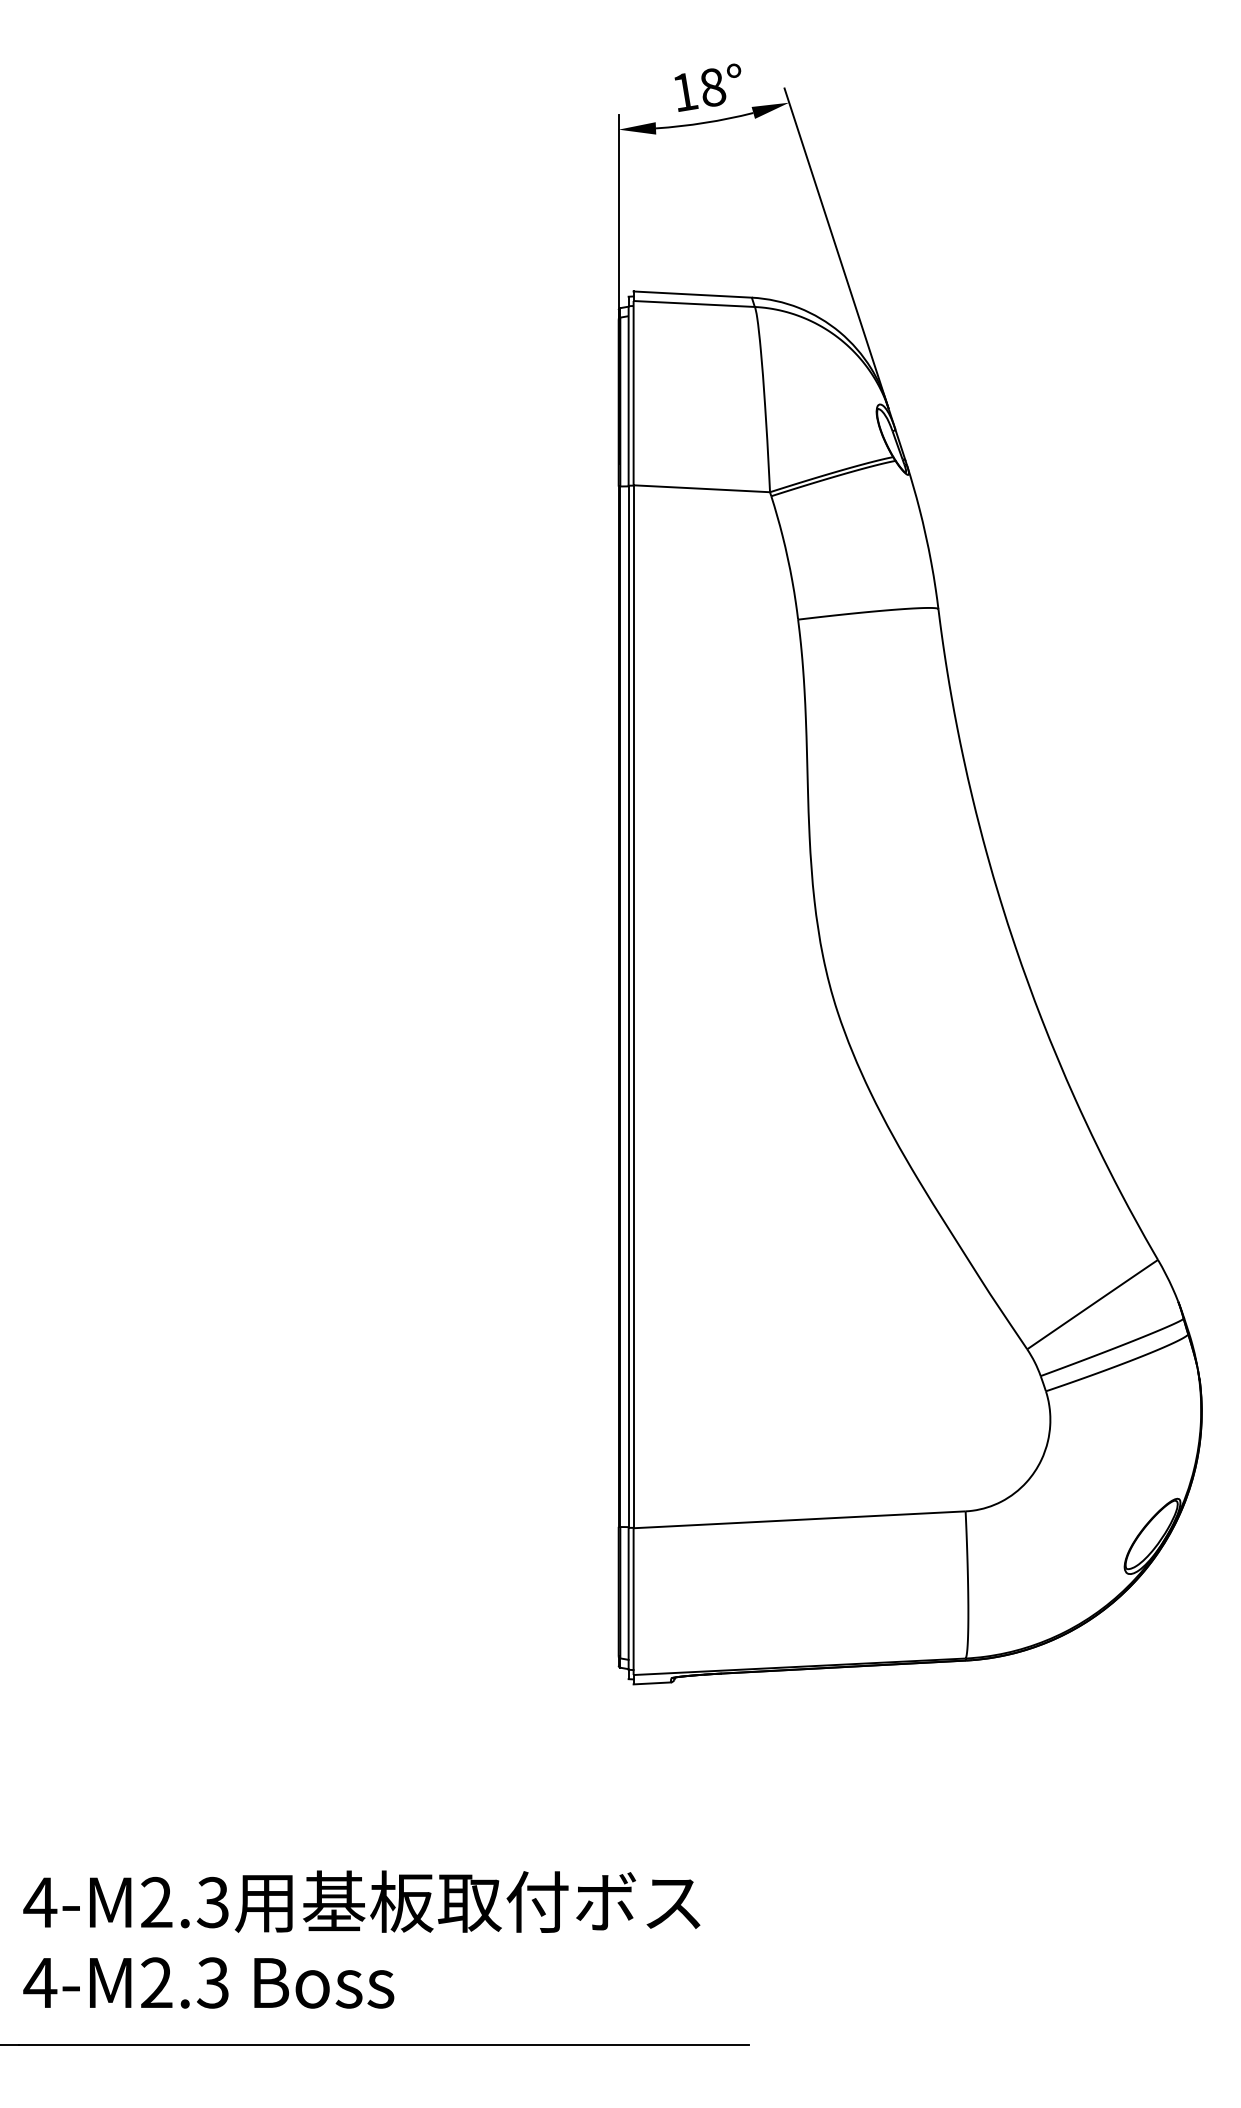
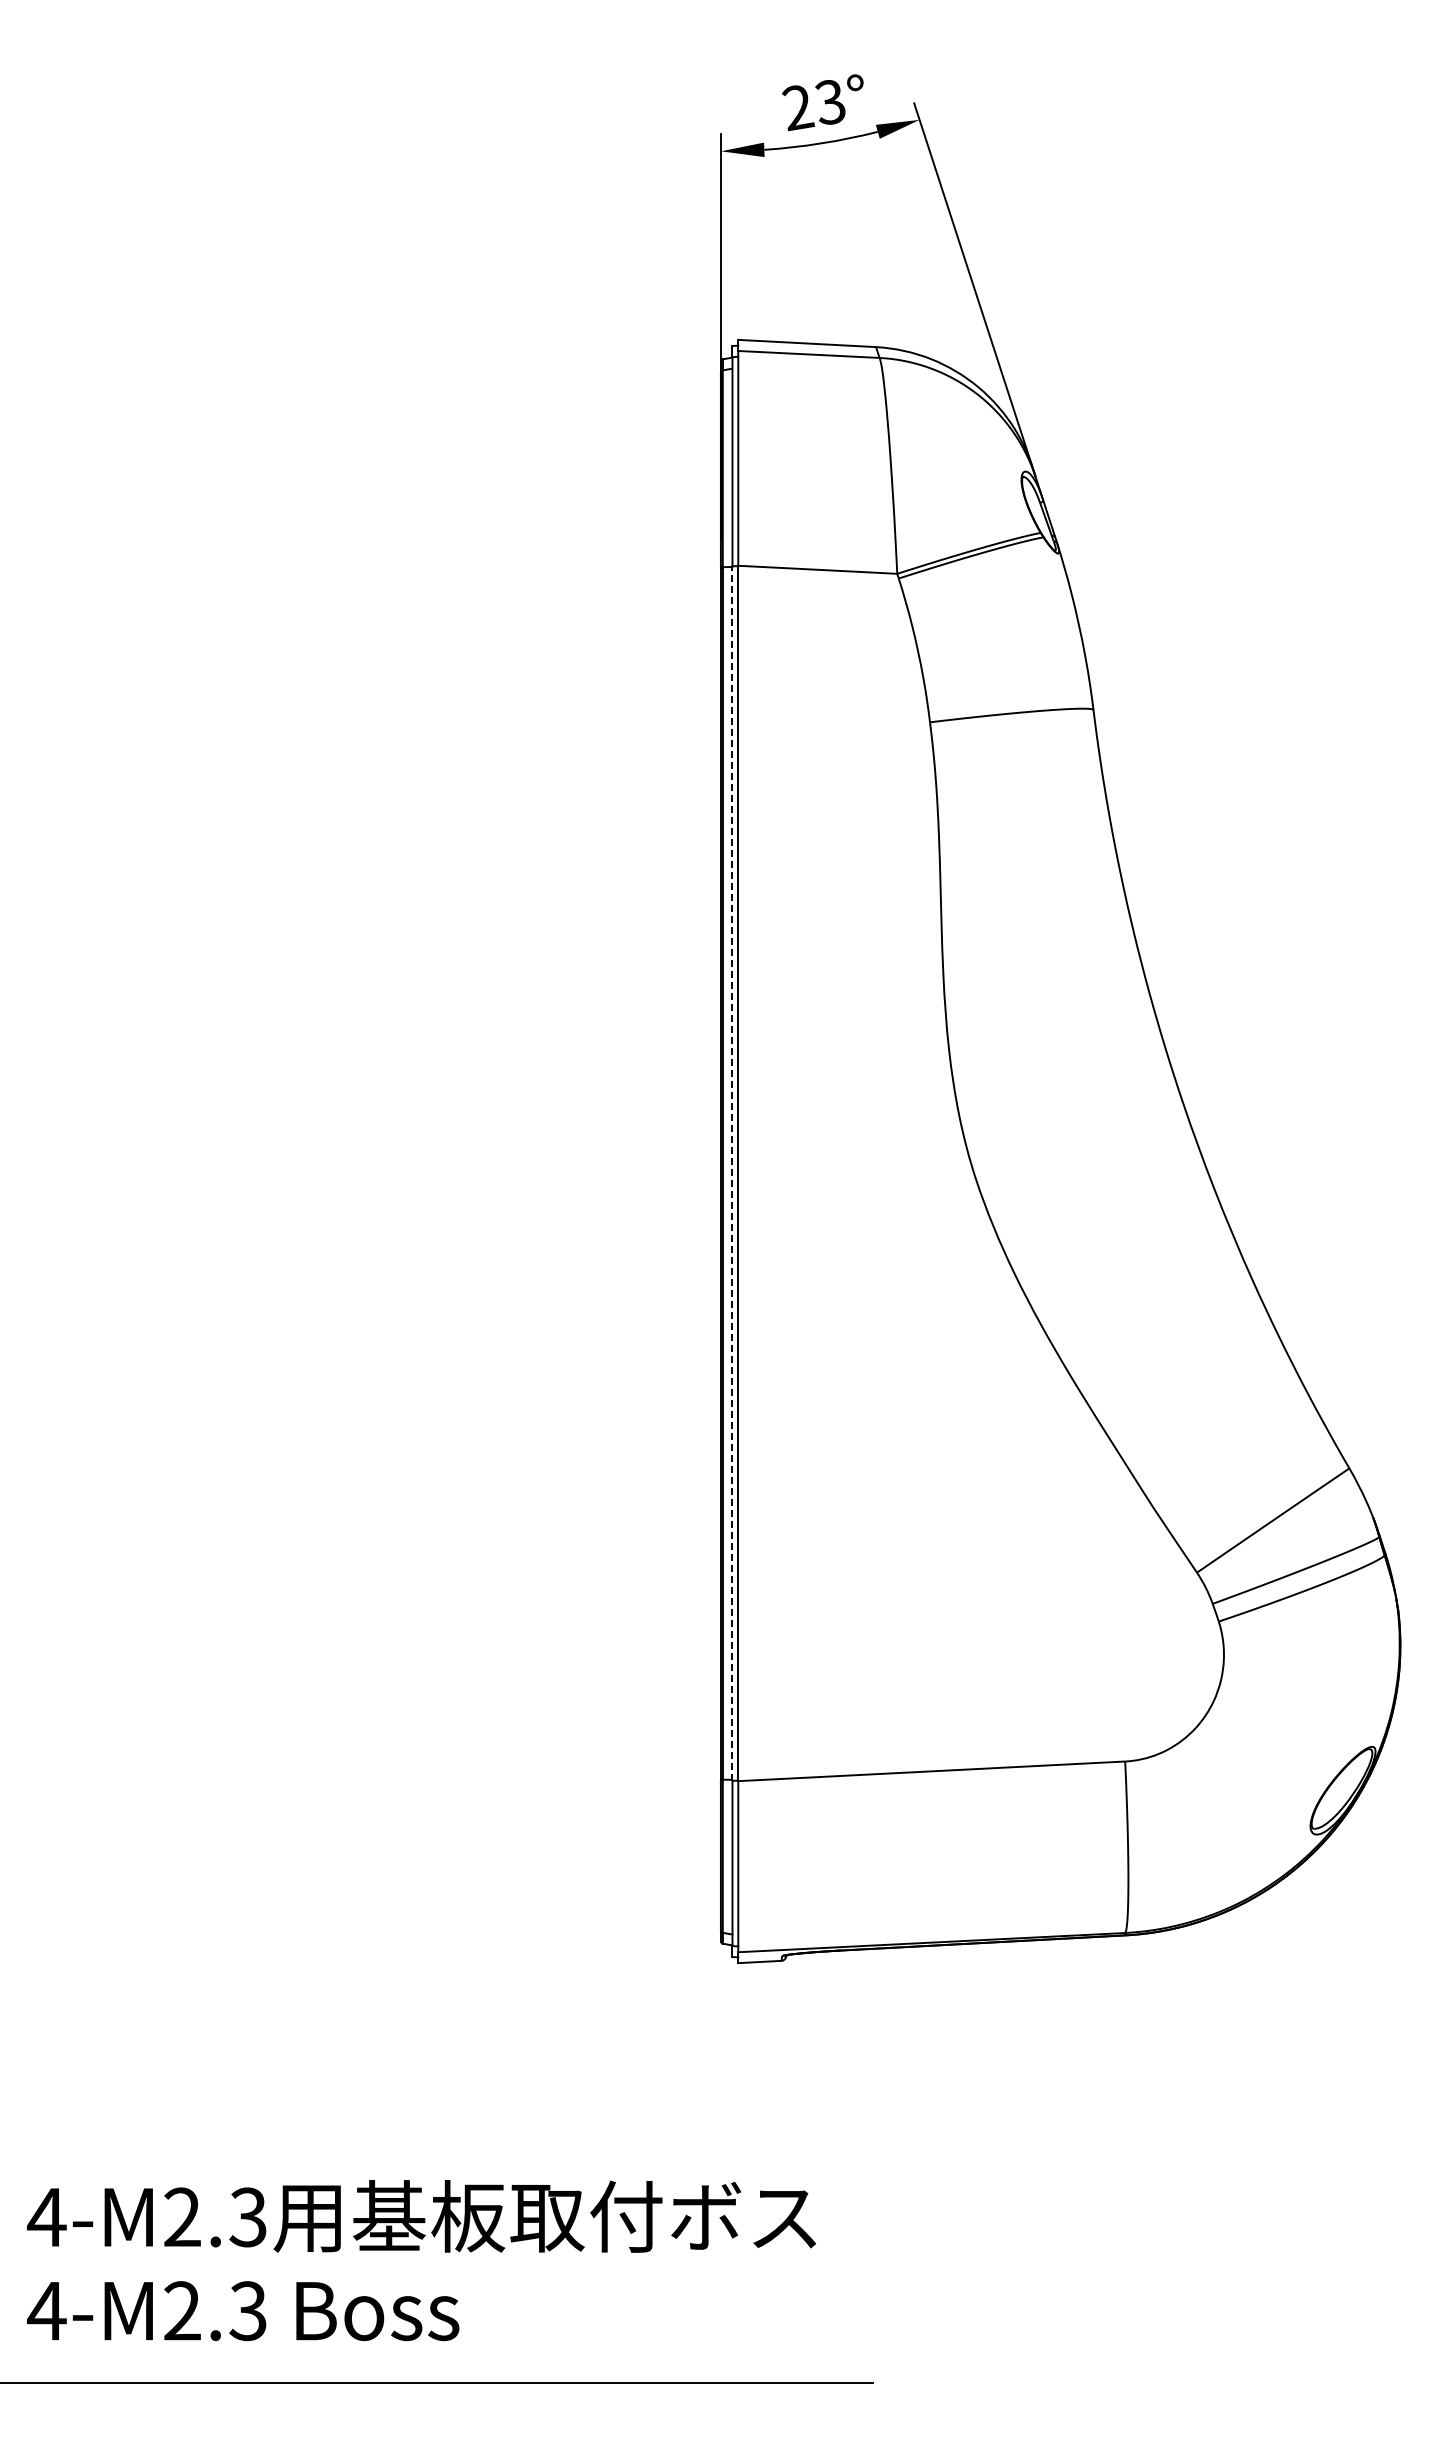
text: (699, 90) -> (814, 105), 18° -> 23°
line: (628, 1005) -> (732, 1172), solid -> dashed

